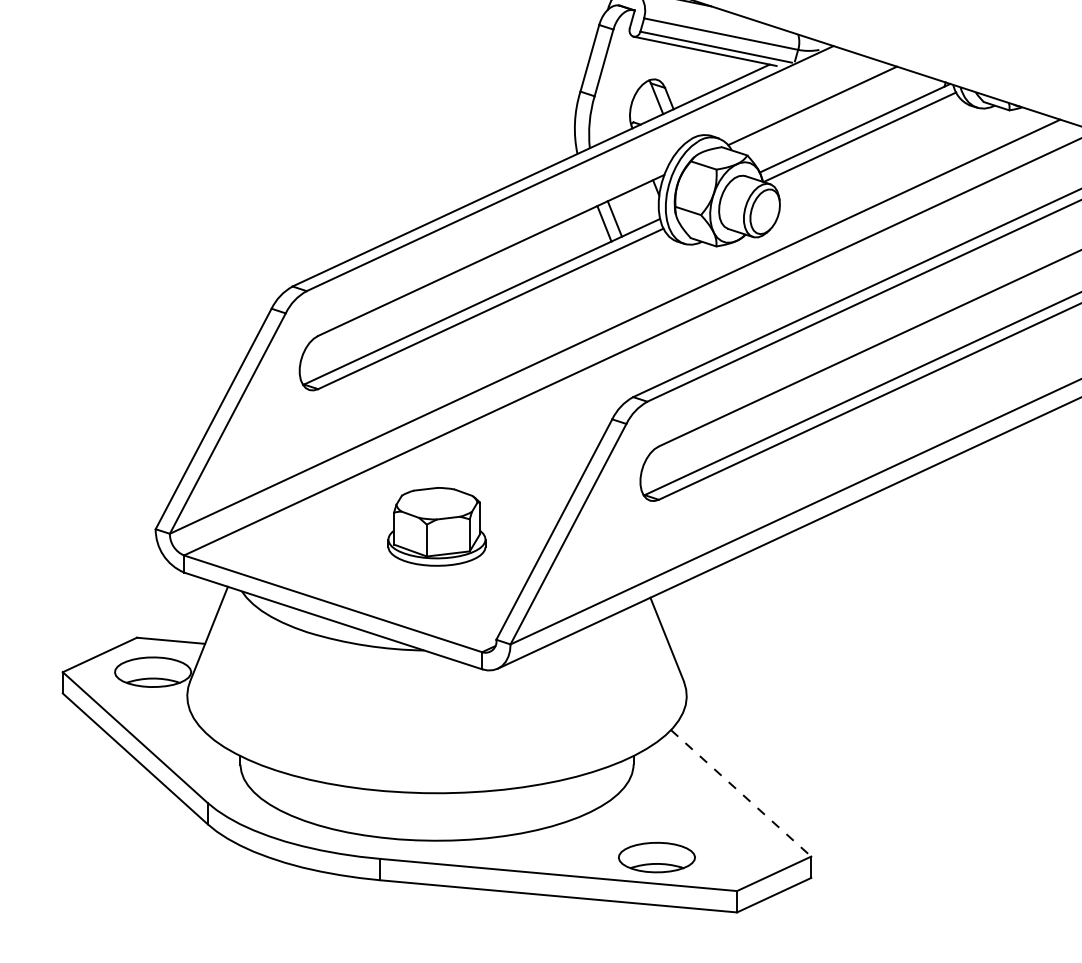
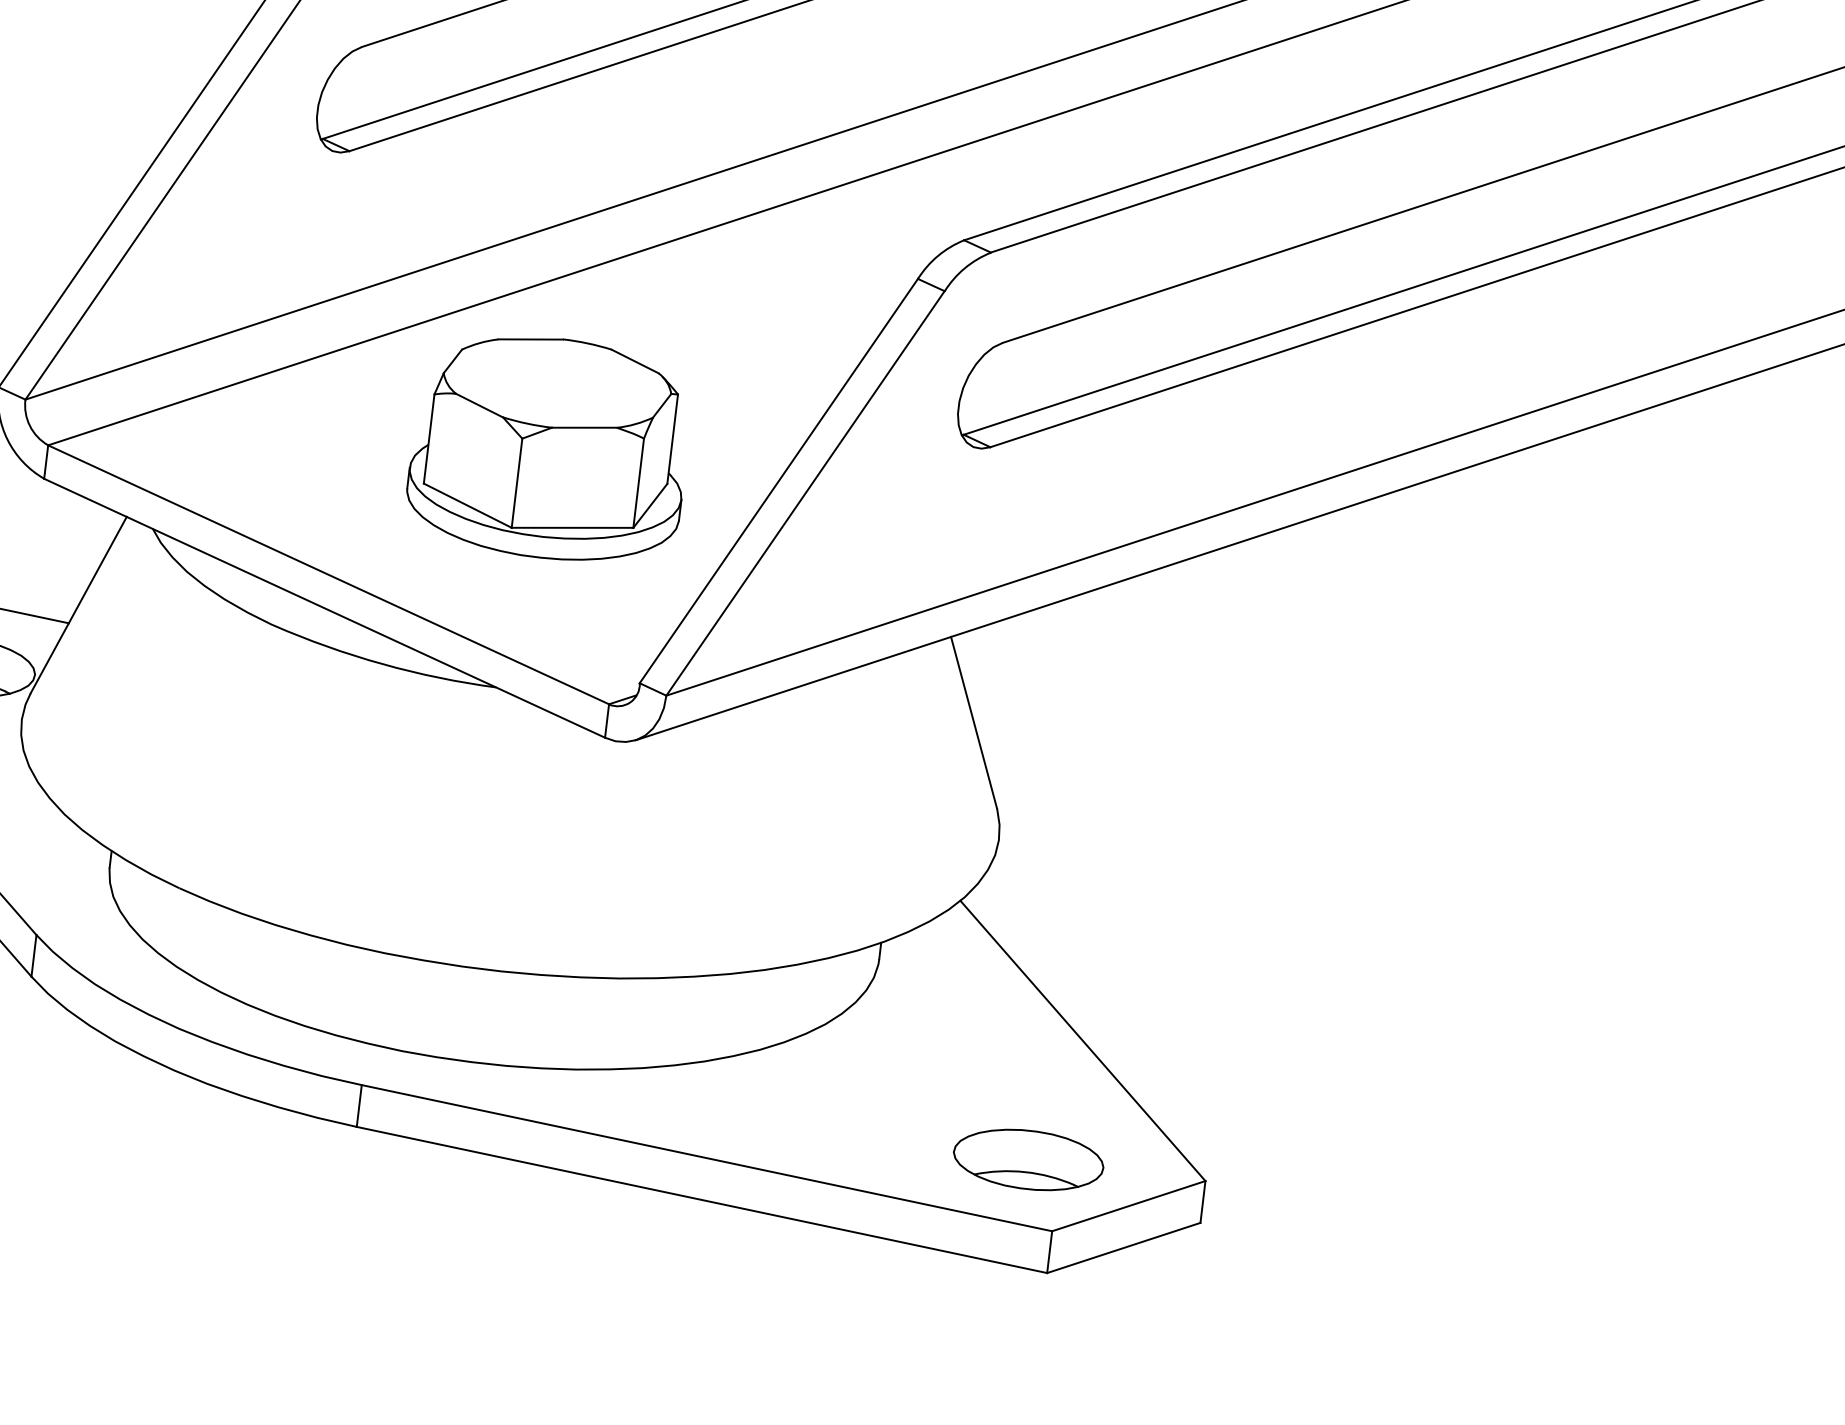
part: (436, 526) -> (548, 447), size x1.43
line: (741, 793) -> (1083, 1041), dashed -> solid
part: (656, 857) -> (1027, 1159), moved

